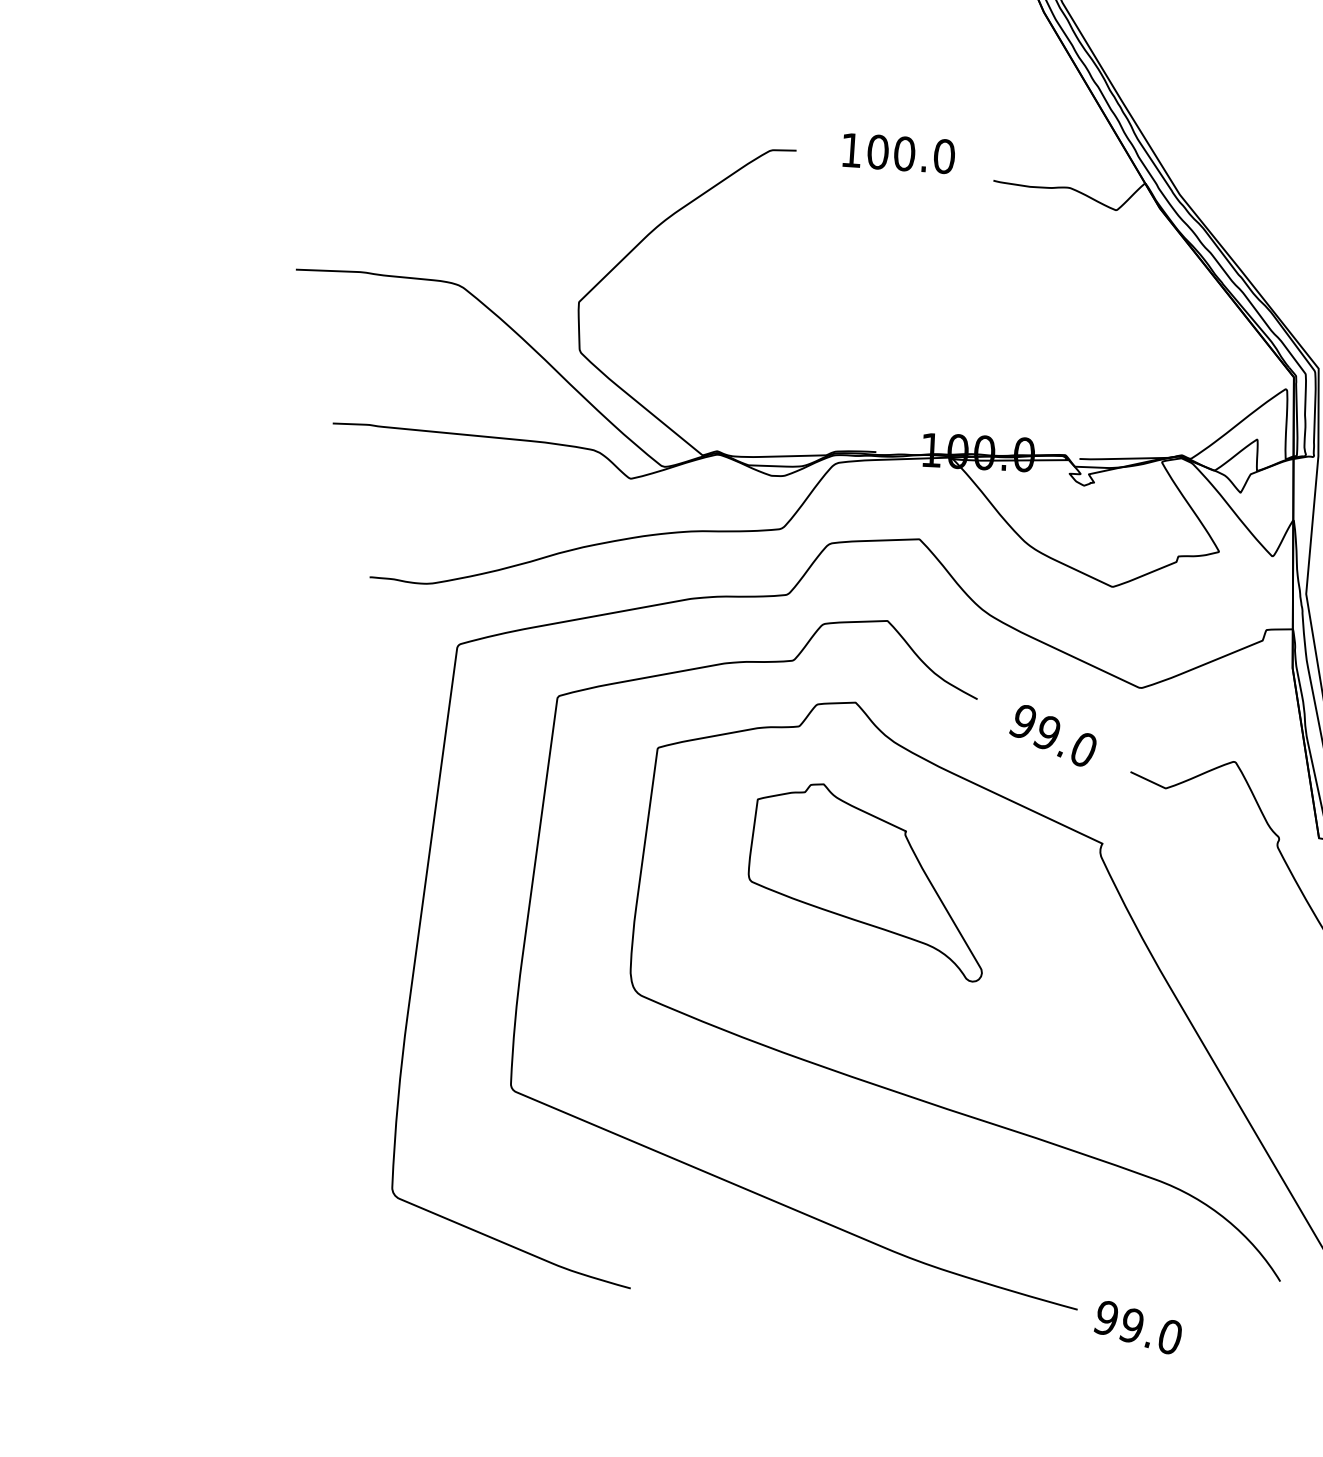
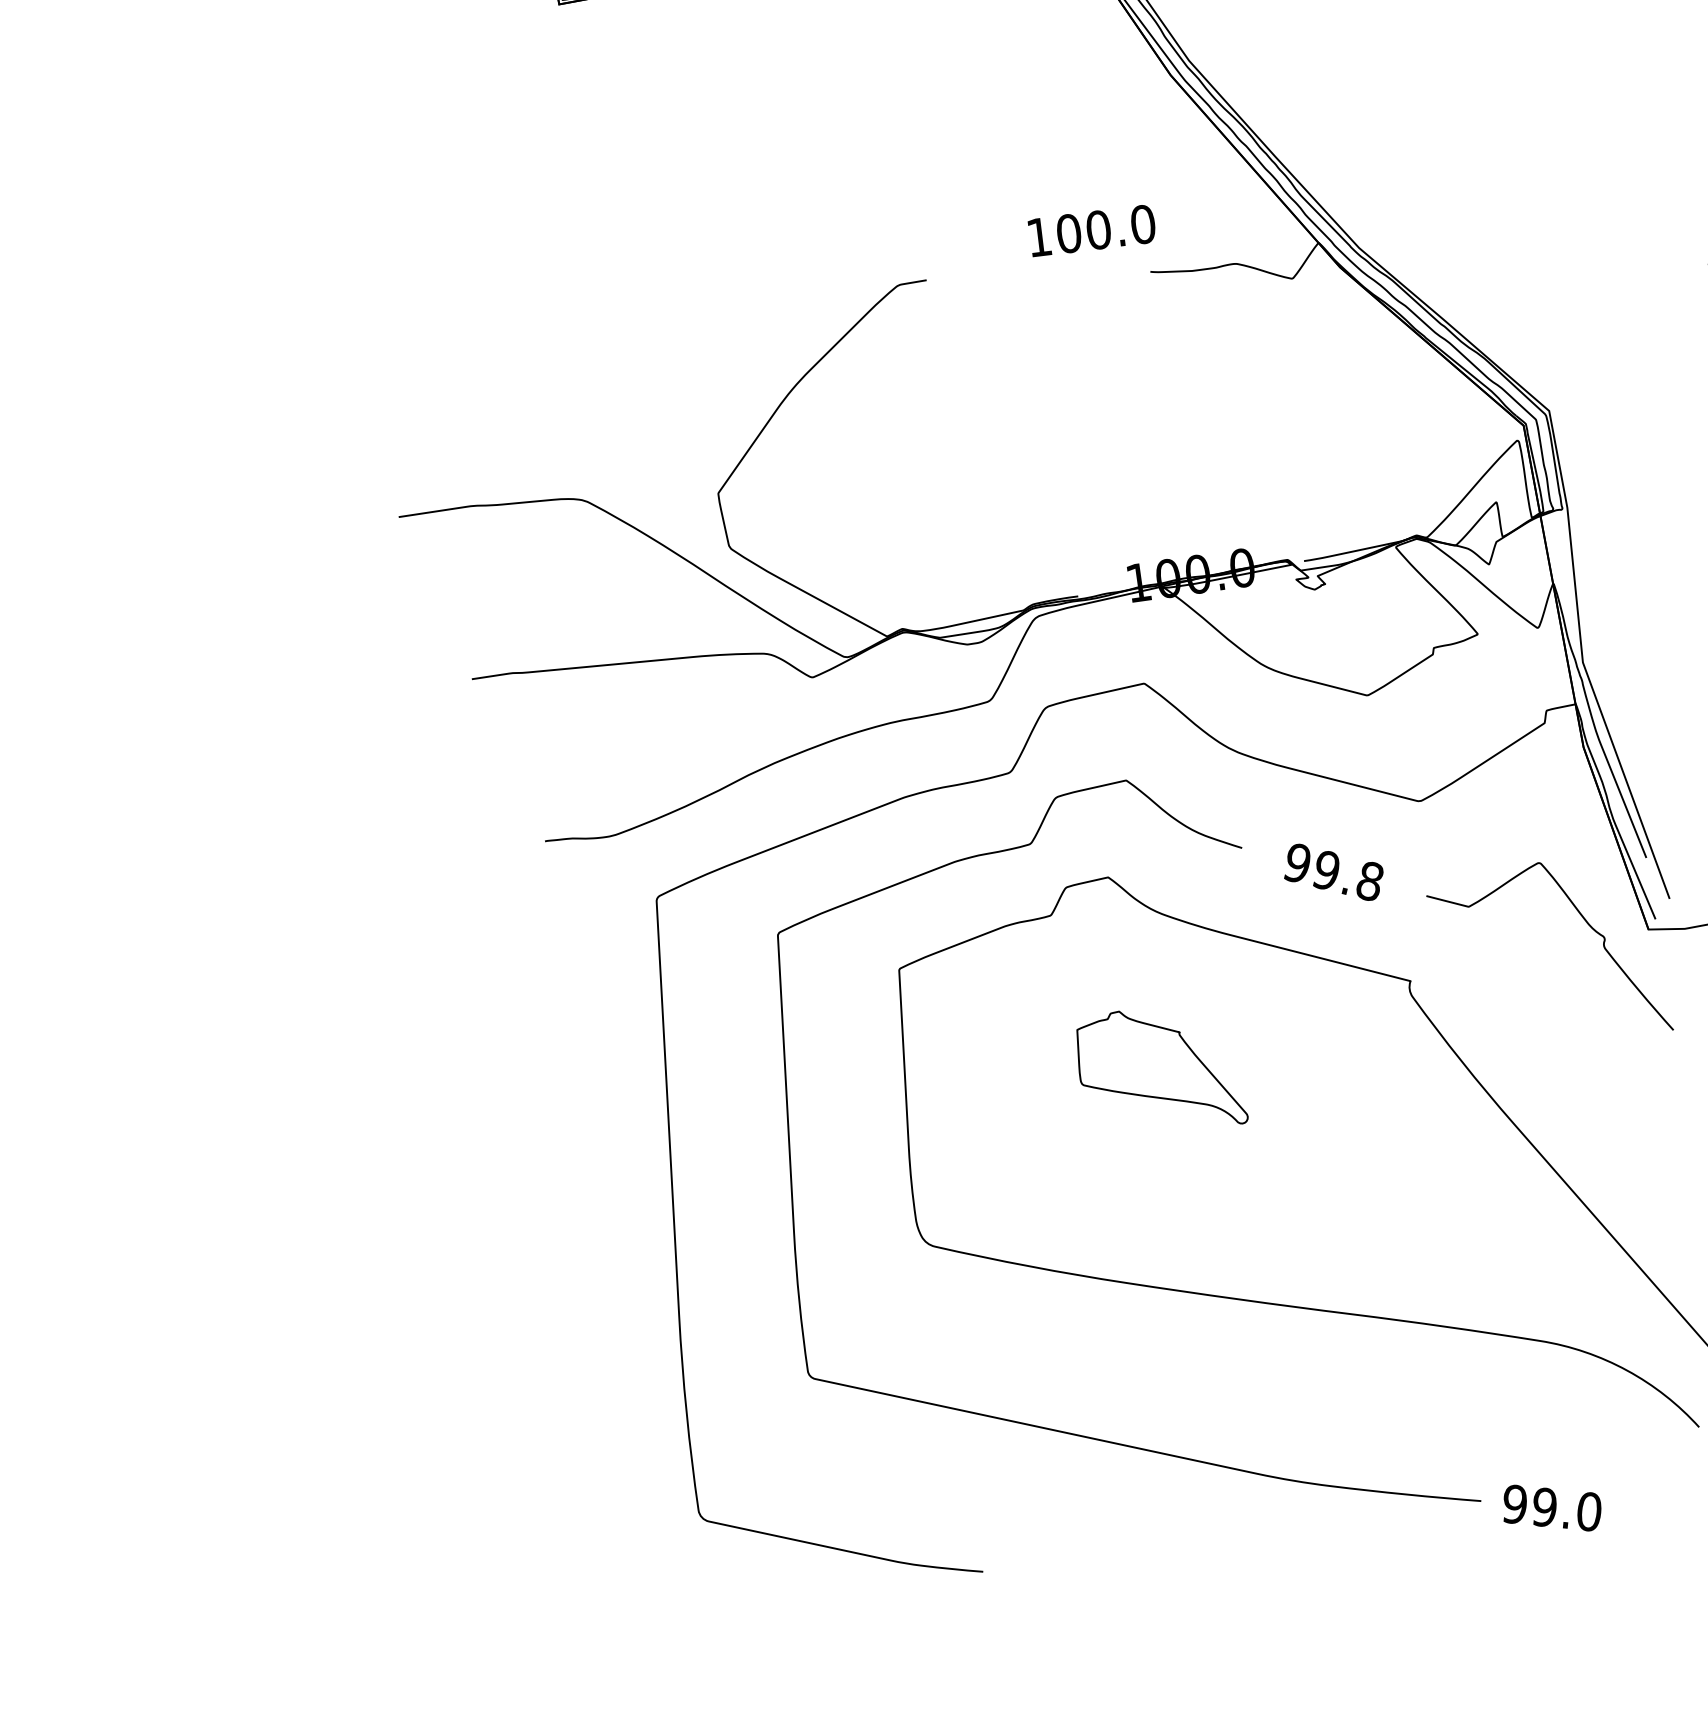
text: (898, 154) -> (1091, 231), moved
text: (1083, 748) -> (1369, 880), 99.0 -> 99.8
part: (871, 877) -> (1162, 1067), size x0.6

